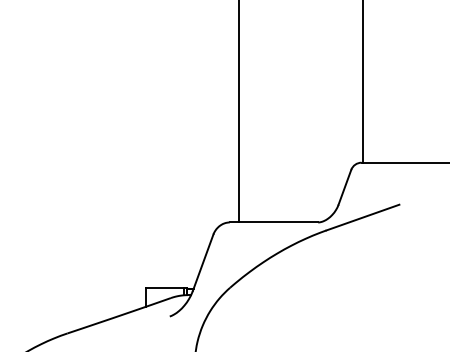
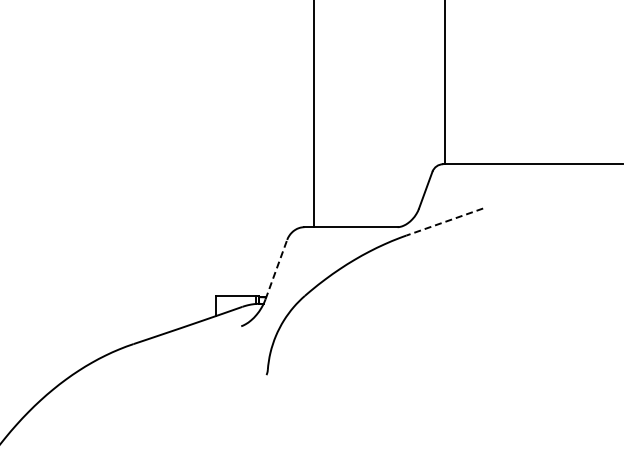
line: (362, 218) -> (444, 222), solid -> dashed
line: (203, 262) -> (276, 269), solid -> dashed

